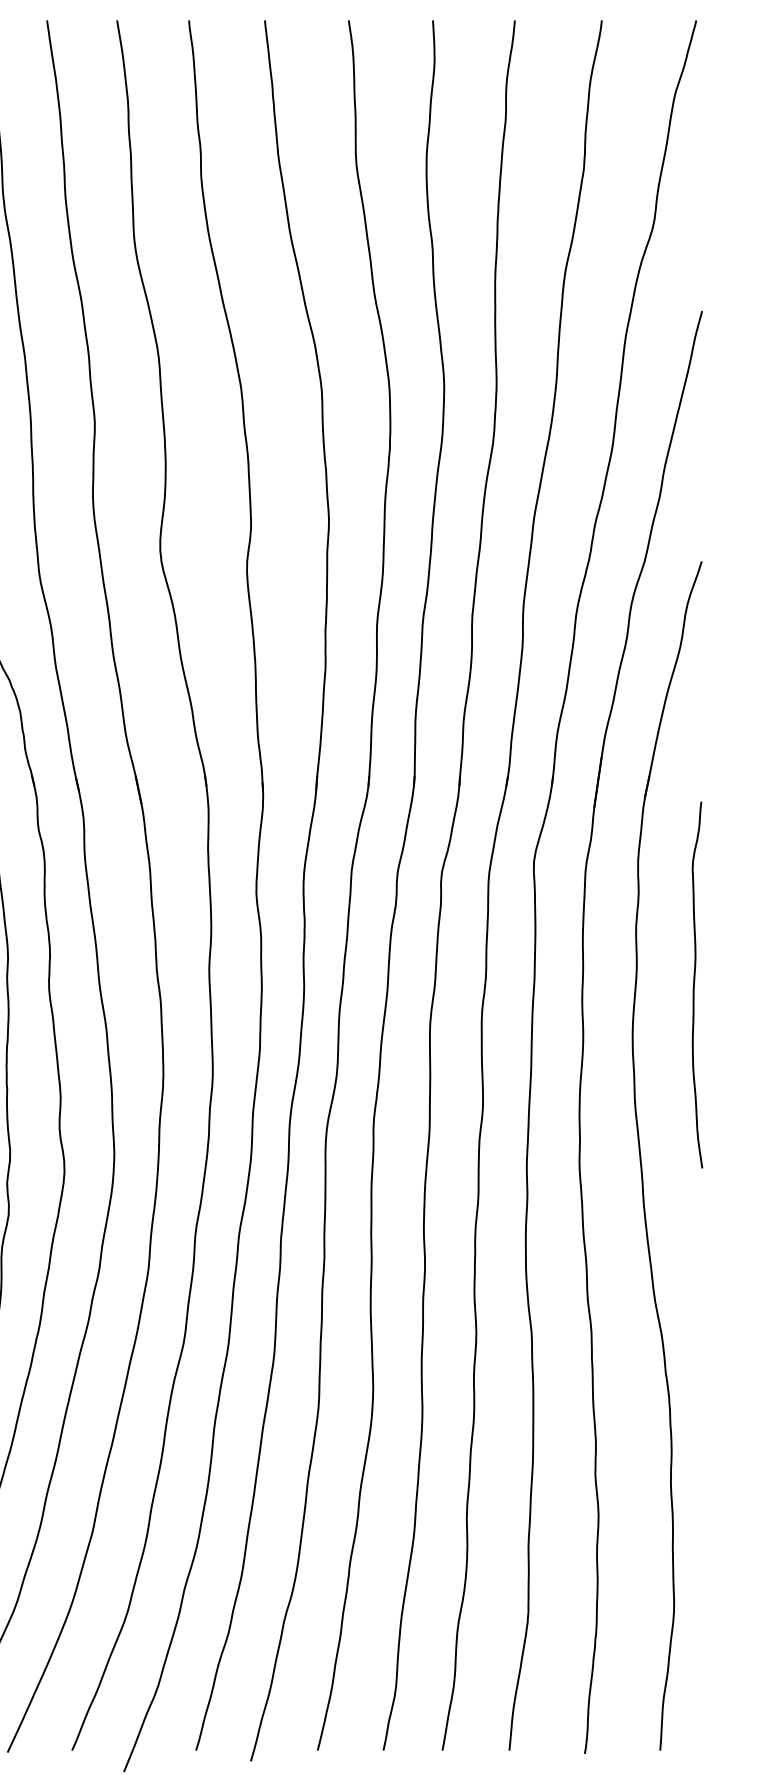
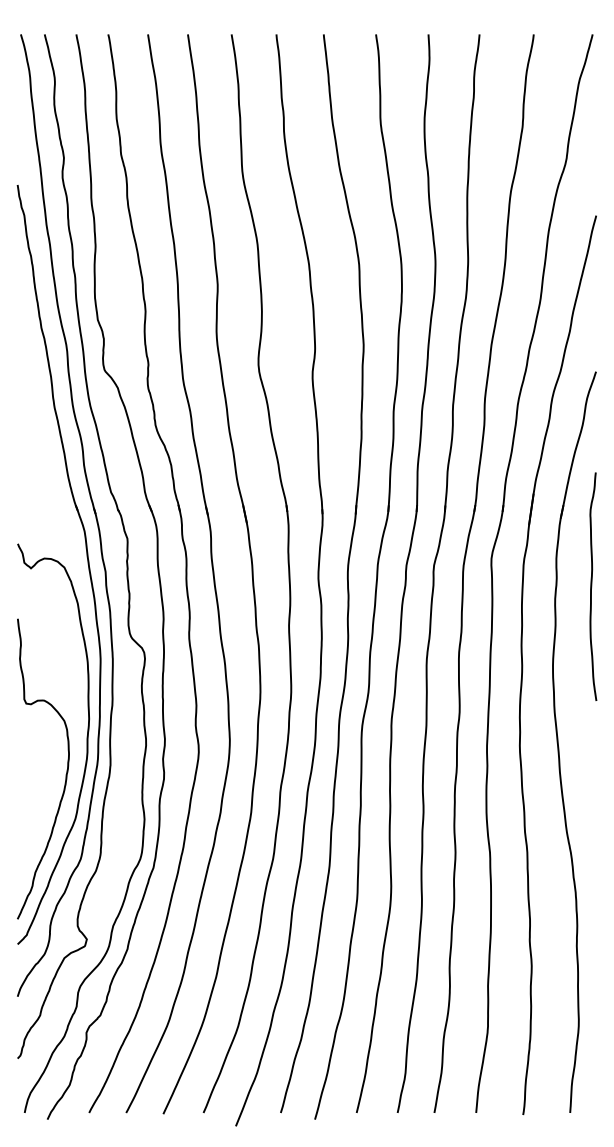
curve: (696, 984) -> (592, 586), moved

